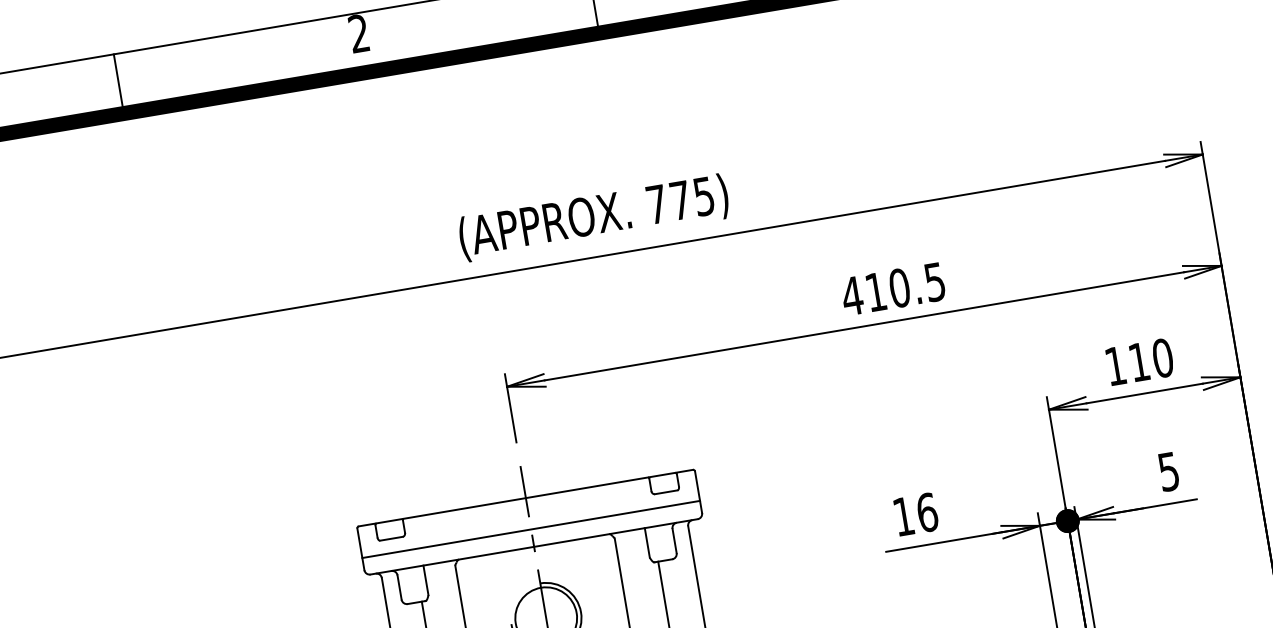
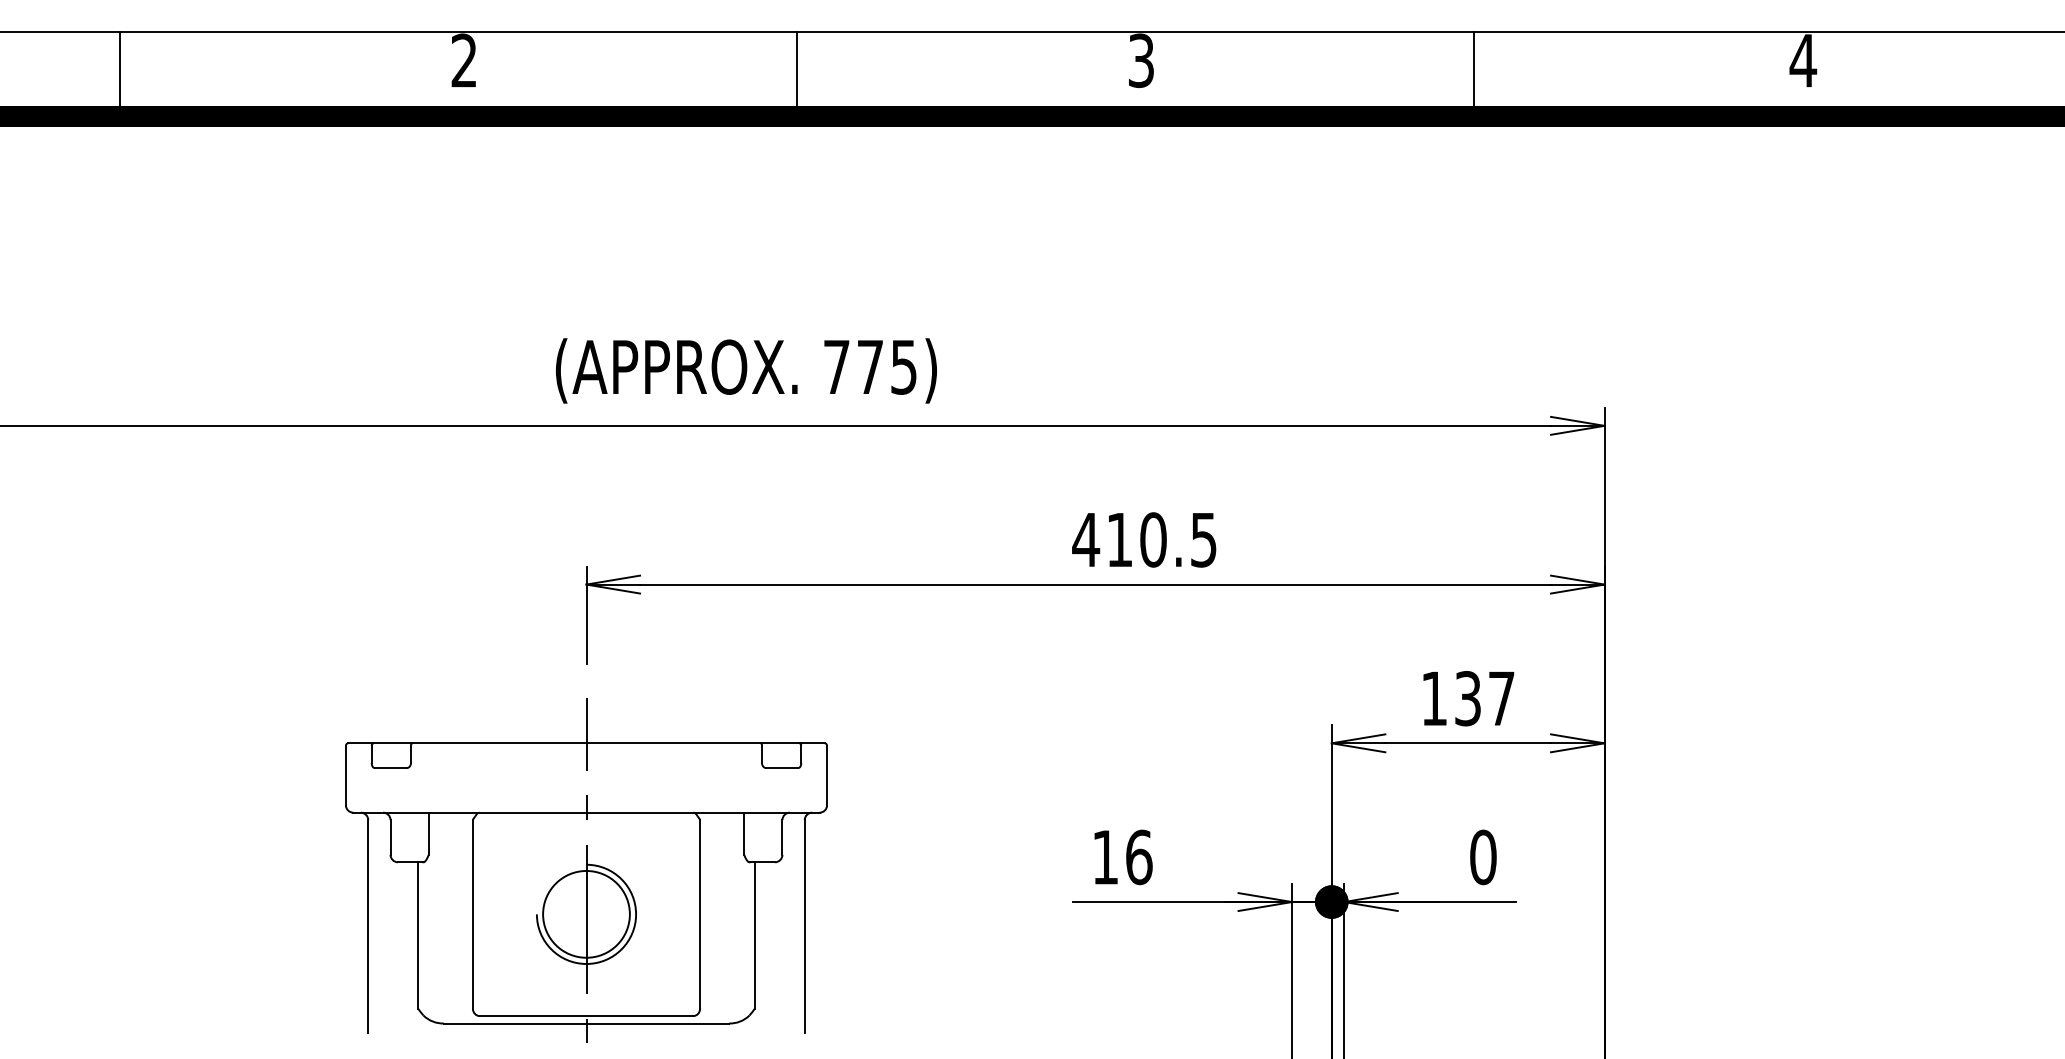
text: (1151, 360) -> (1485, 698), 110 -> 137
text: (1169, 471) -> (1483, 857), 5 -> 0
line: (531, 529) -> (586, 787), removed

